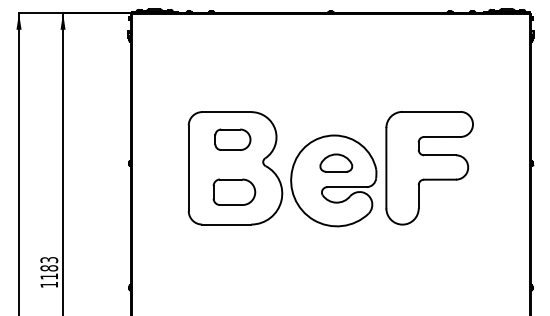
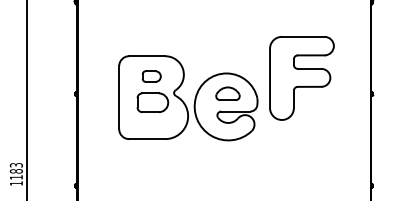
part: (232, 139) -> (151, 76), size x0.7
part: (429, 168) -> (301, 78), moved
part: (234, 191) -> (152, 102), moved

